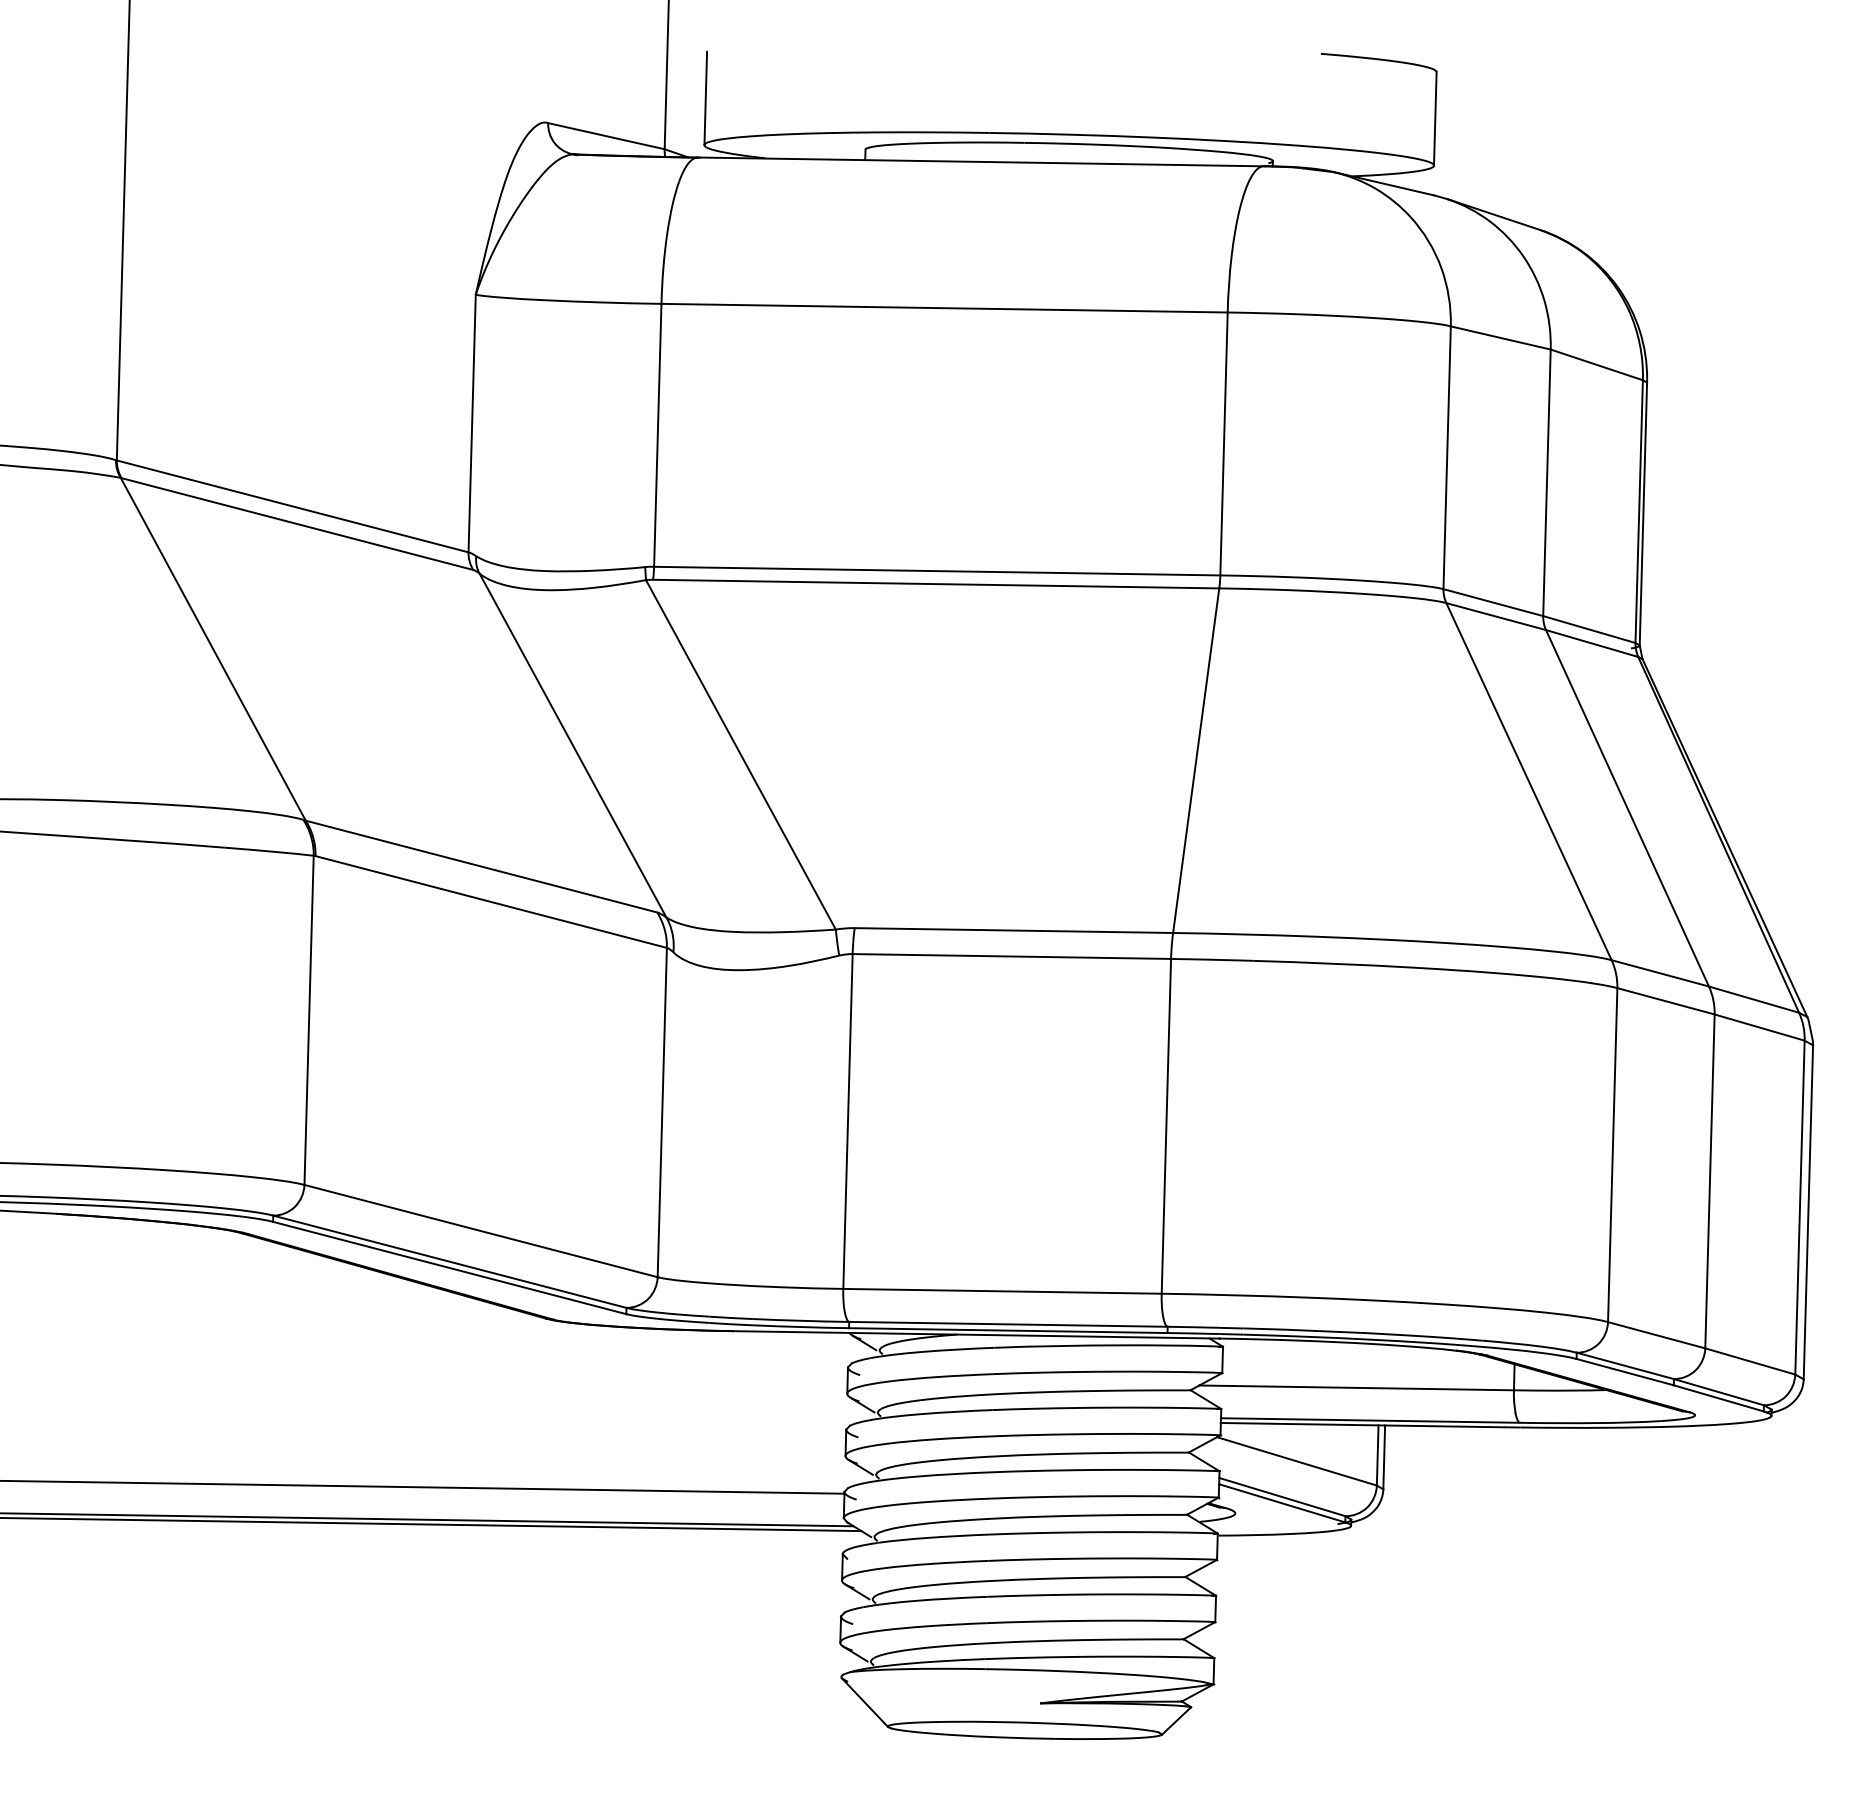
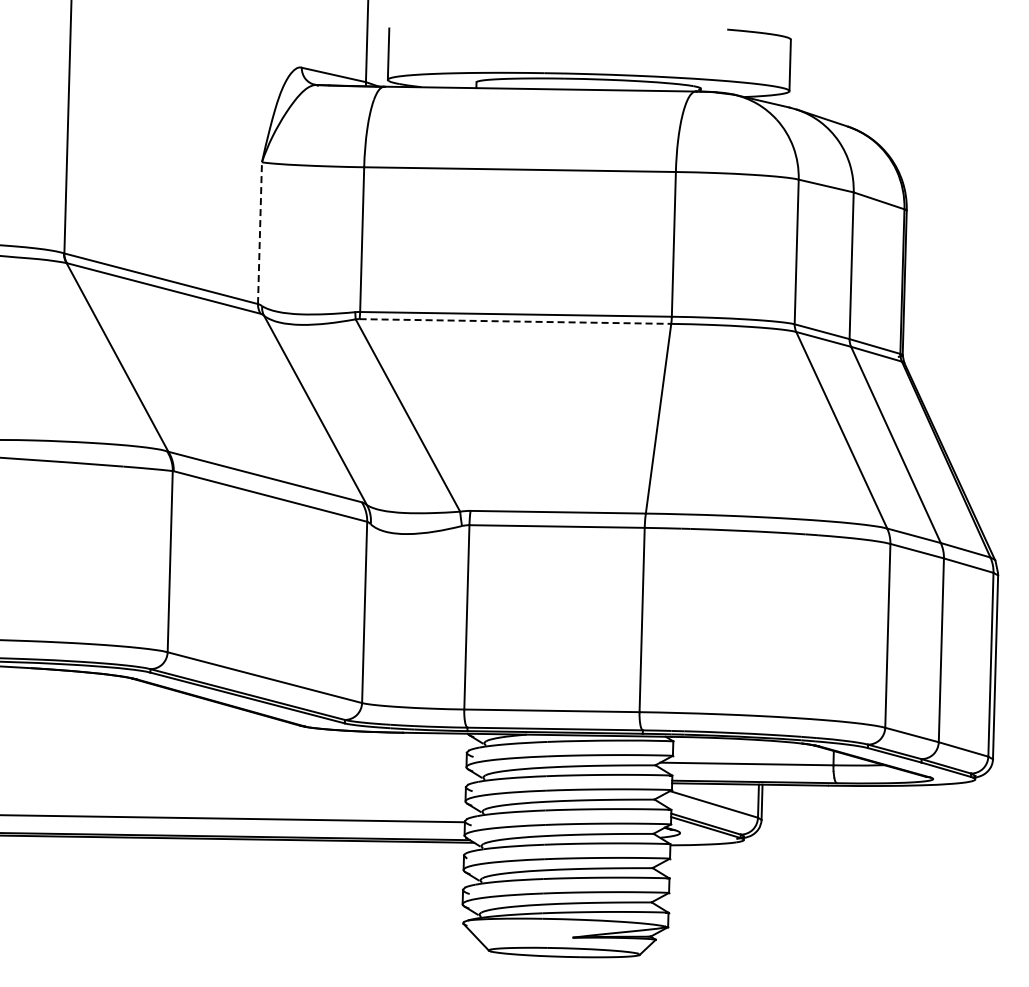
line: (471, 424) -> (259, 233), solid -> dashed
line: (936, 584) -> (515, 321), solid -> dashed

